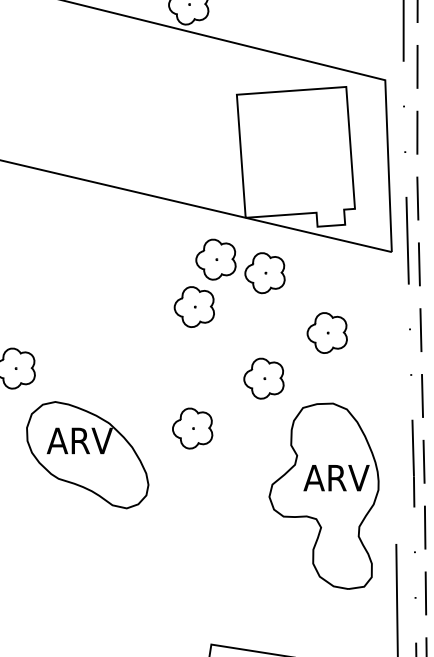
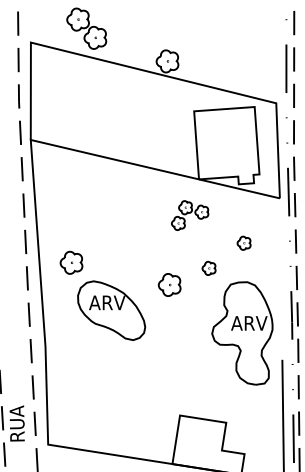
part: (228, 283) -> (189, 215), size x0.6
part: (326, 333) -> (243, 243), size x0.6
part: (262, 378) -> (208, 268), size x0.6
part: (192, 427) -> (169, 284), moved

